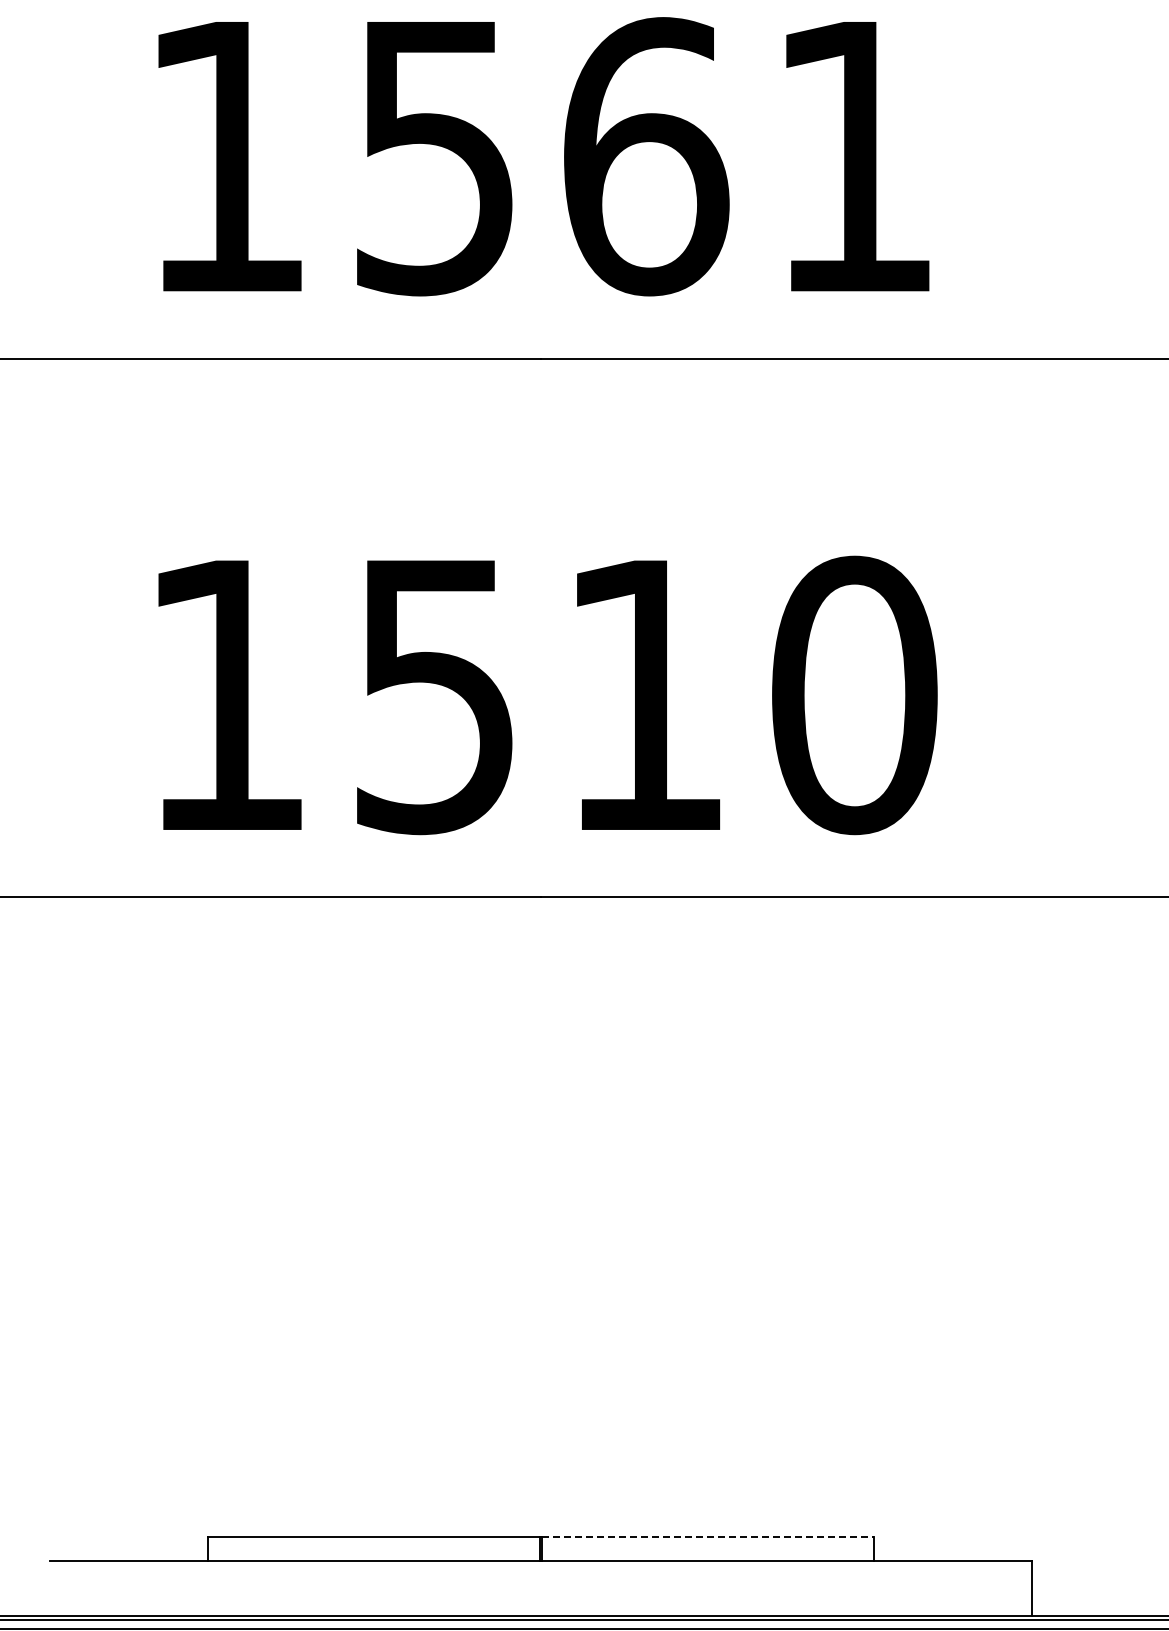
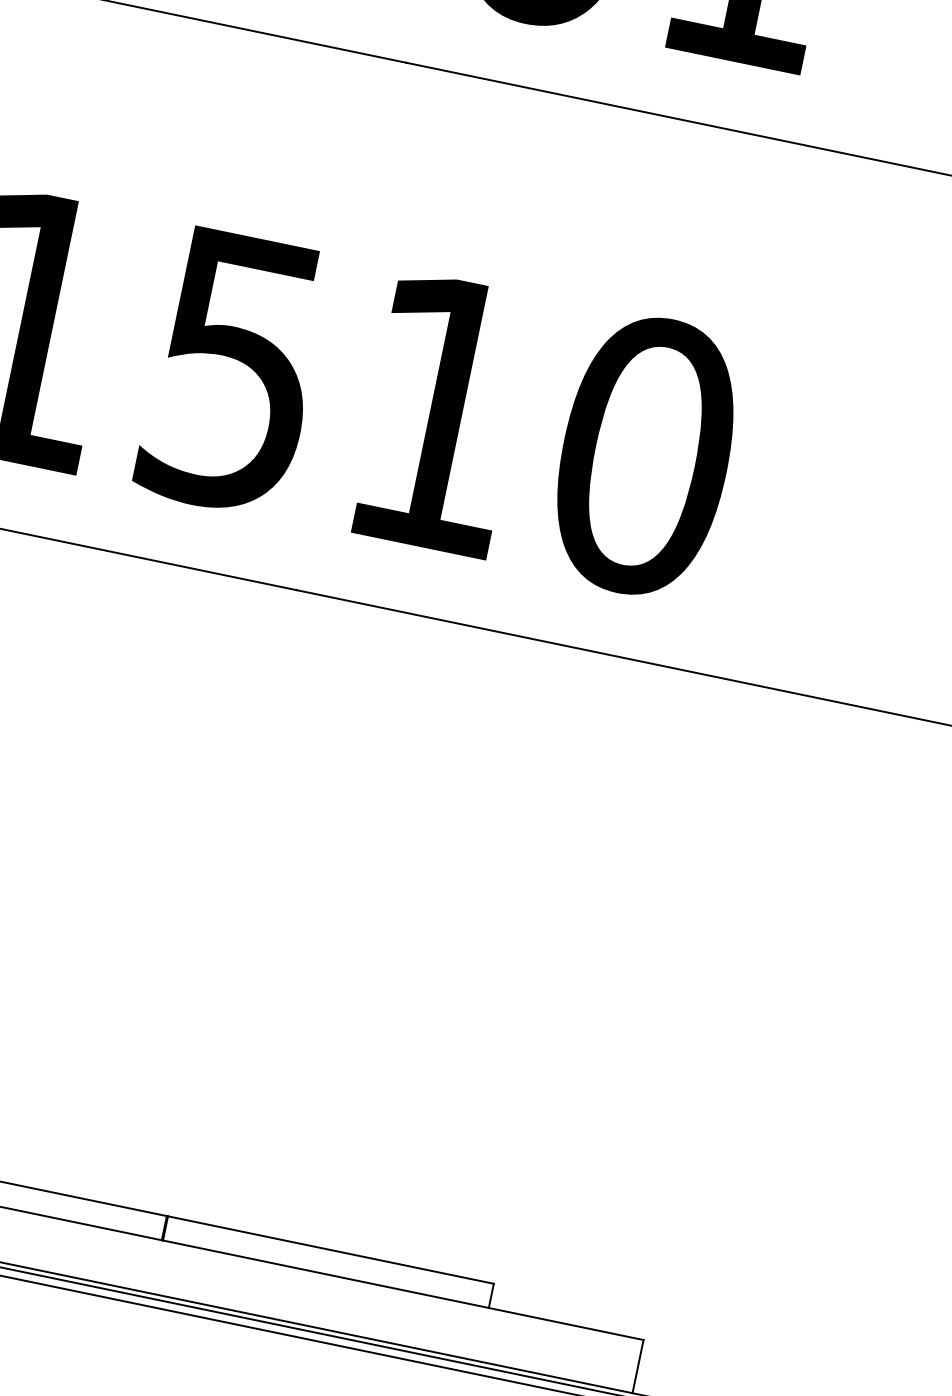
line: (708, 1536) -> (331, 1250), dashed -> solid

